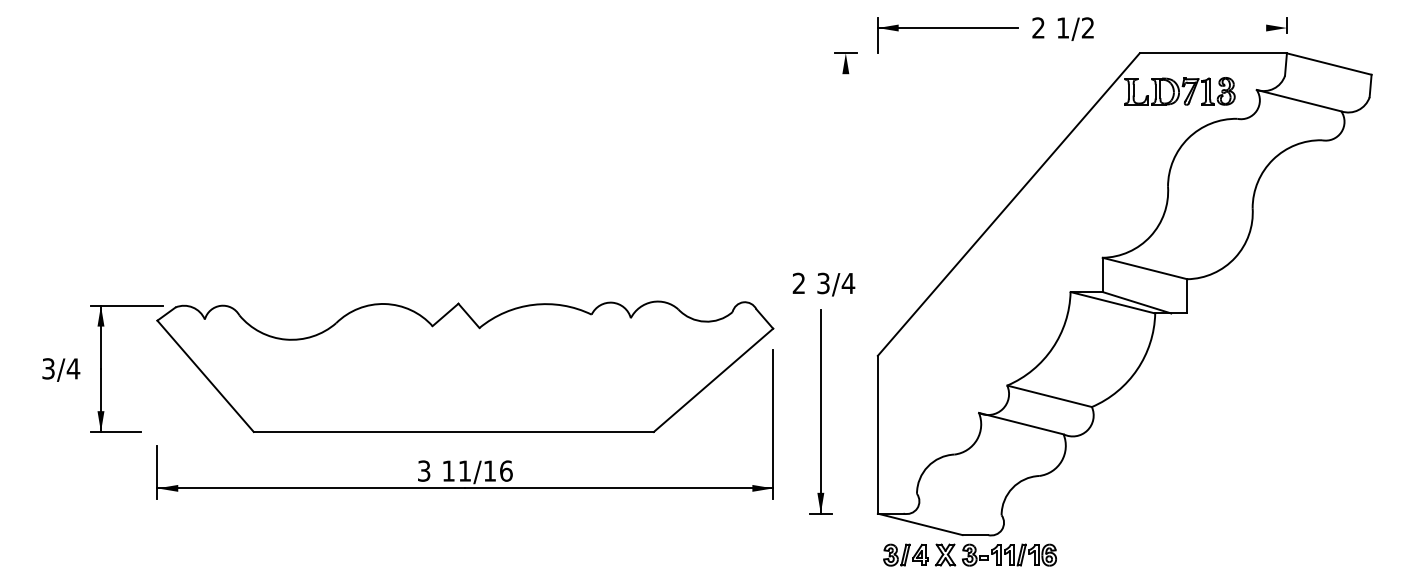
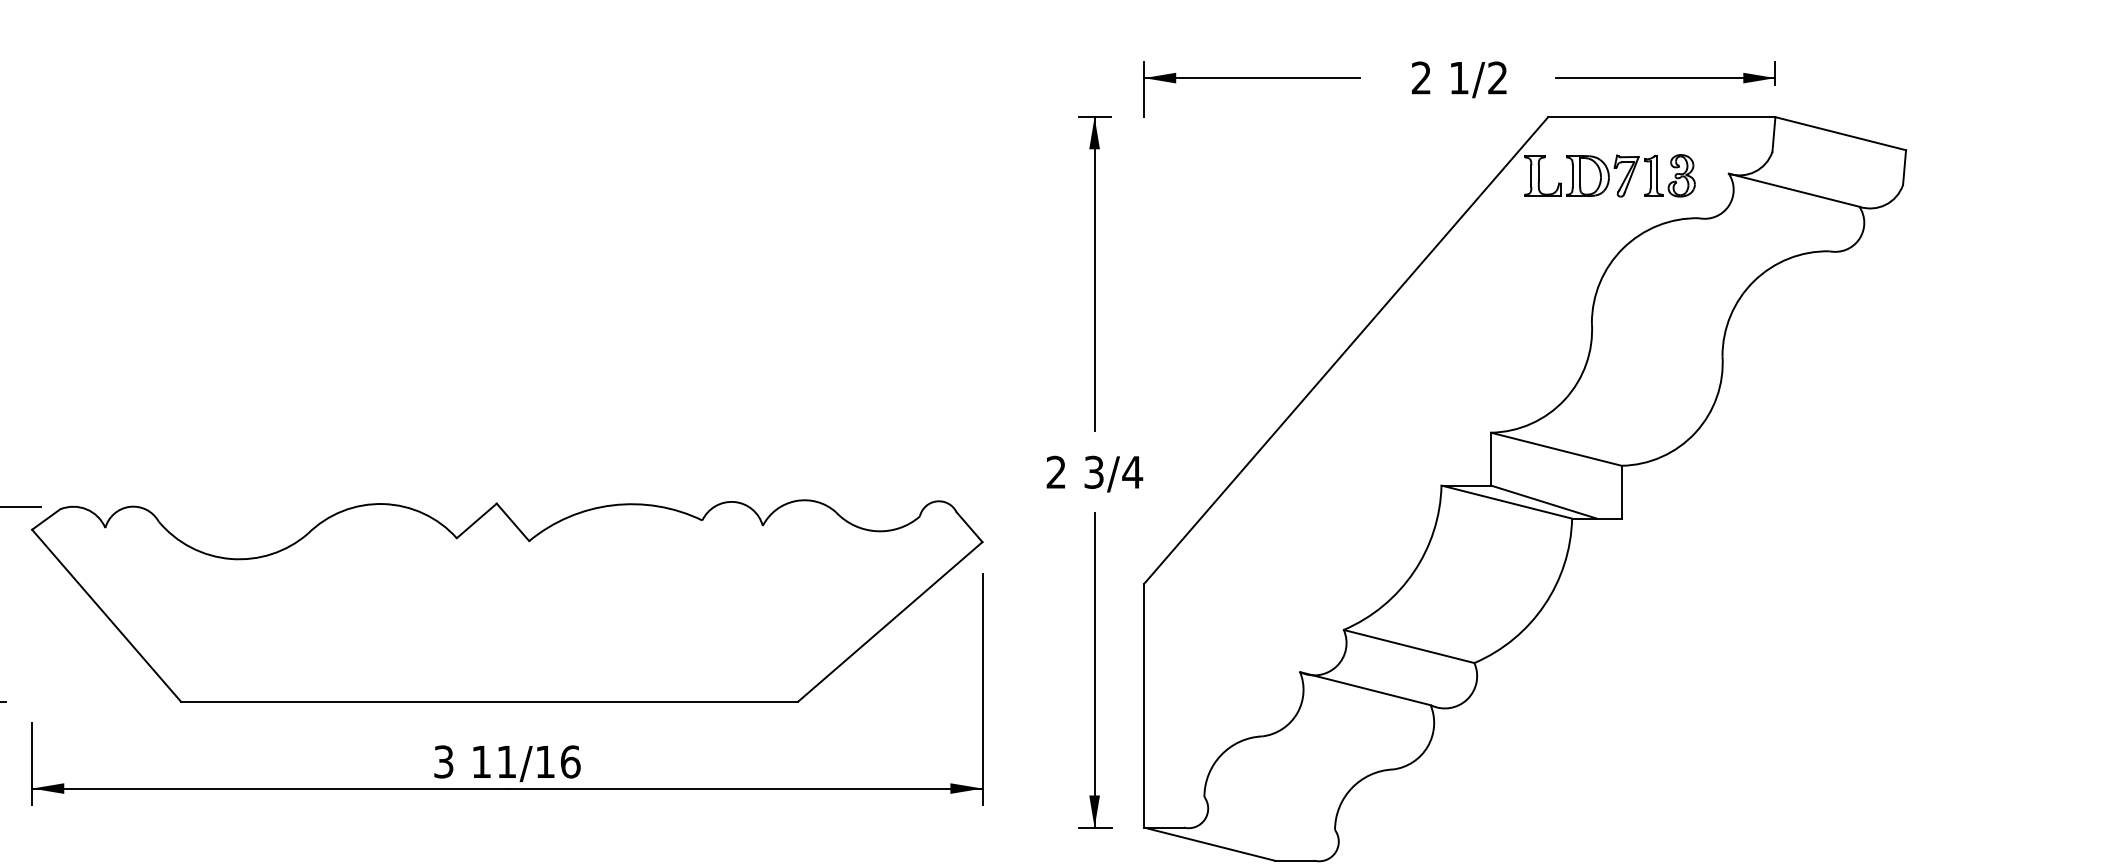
text: (1062, 28) -> (1458, 78), moved
line: (1215, 28) -> (1665, 78), added
line: (845, 154) -> (1094, 273), added
text: (823, 284) -> (1094, 473), moved
part: (820, 411) -> (1094, 669), moved

